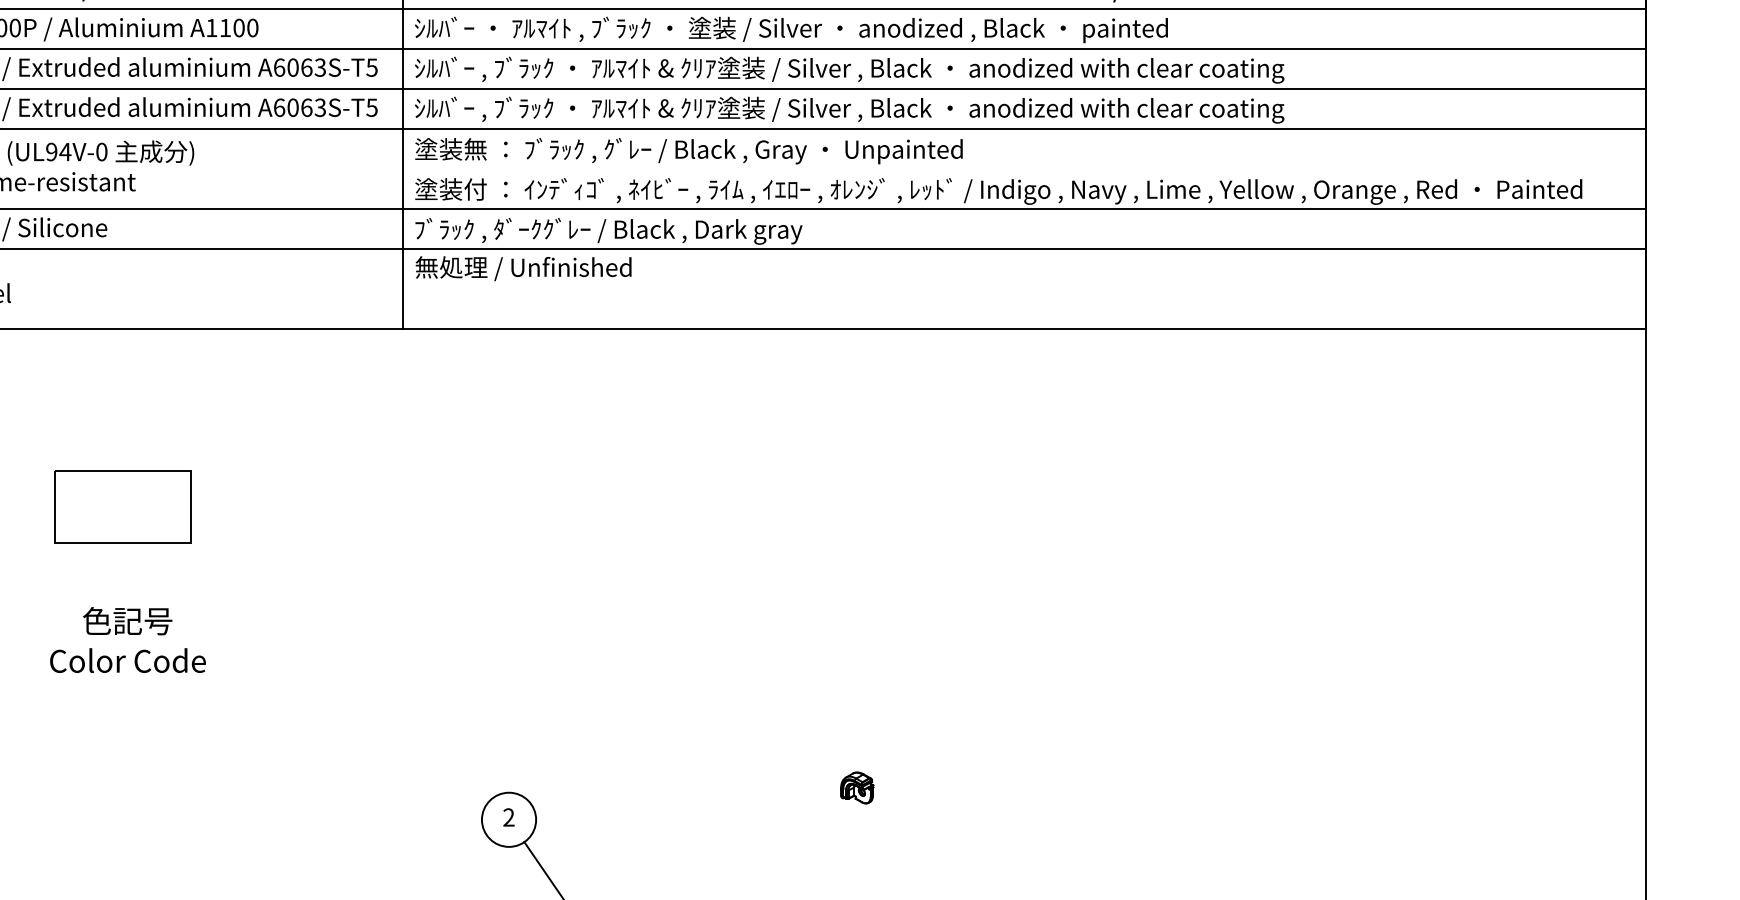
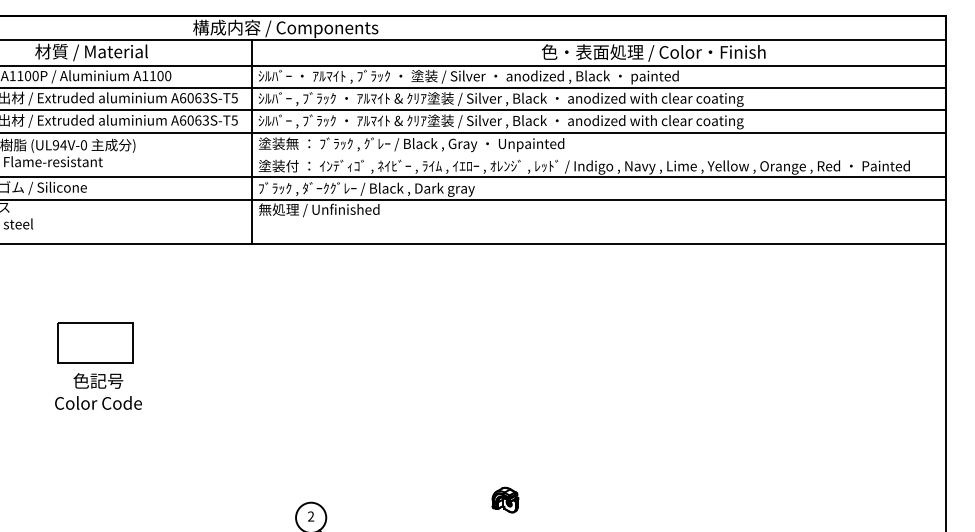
text: (127, 639) -> (98, 391), moved
part: (857, 786) -> (505, 499), size x1.43

